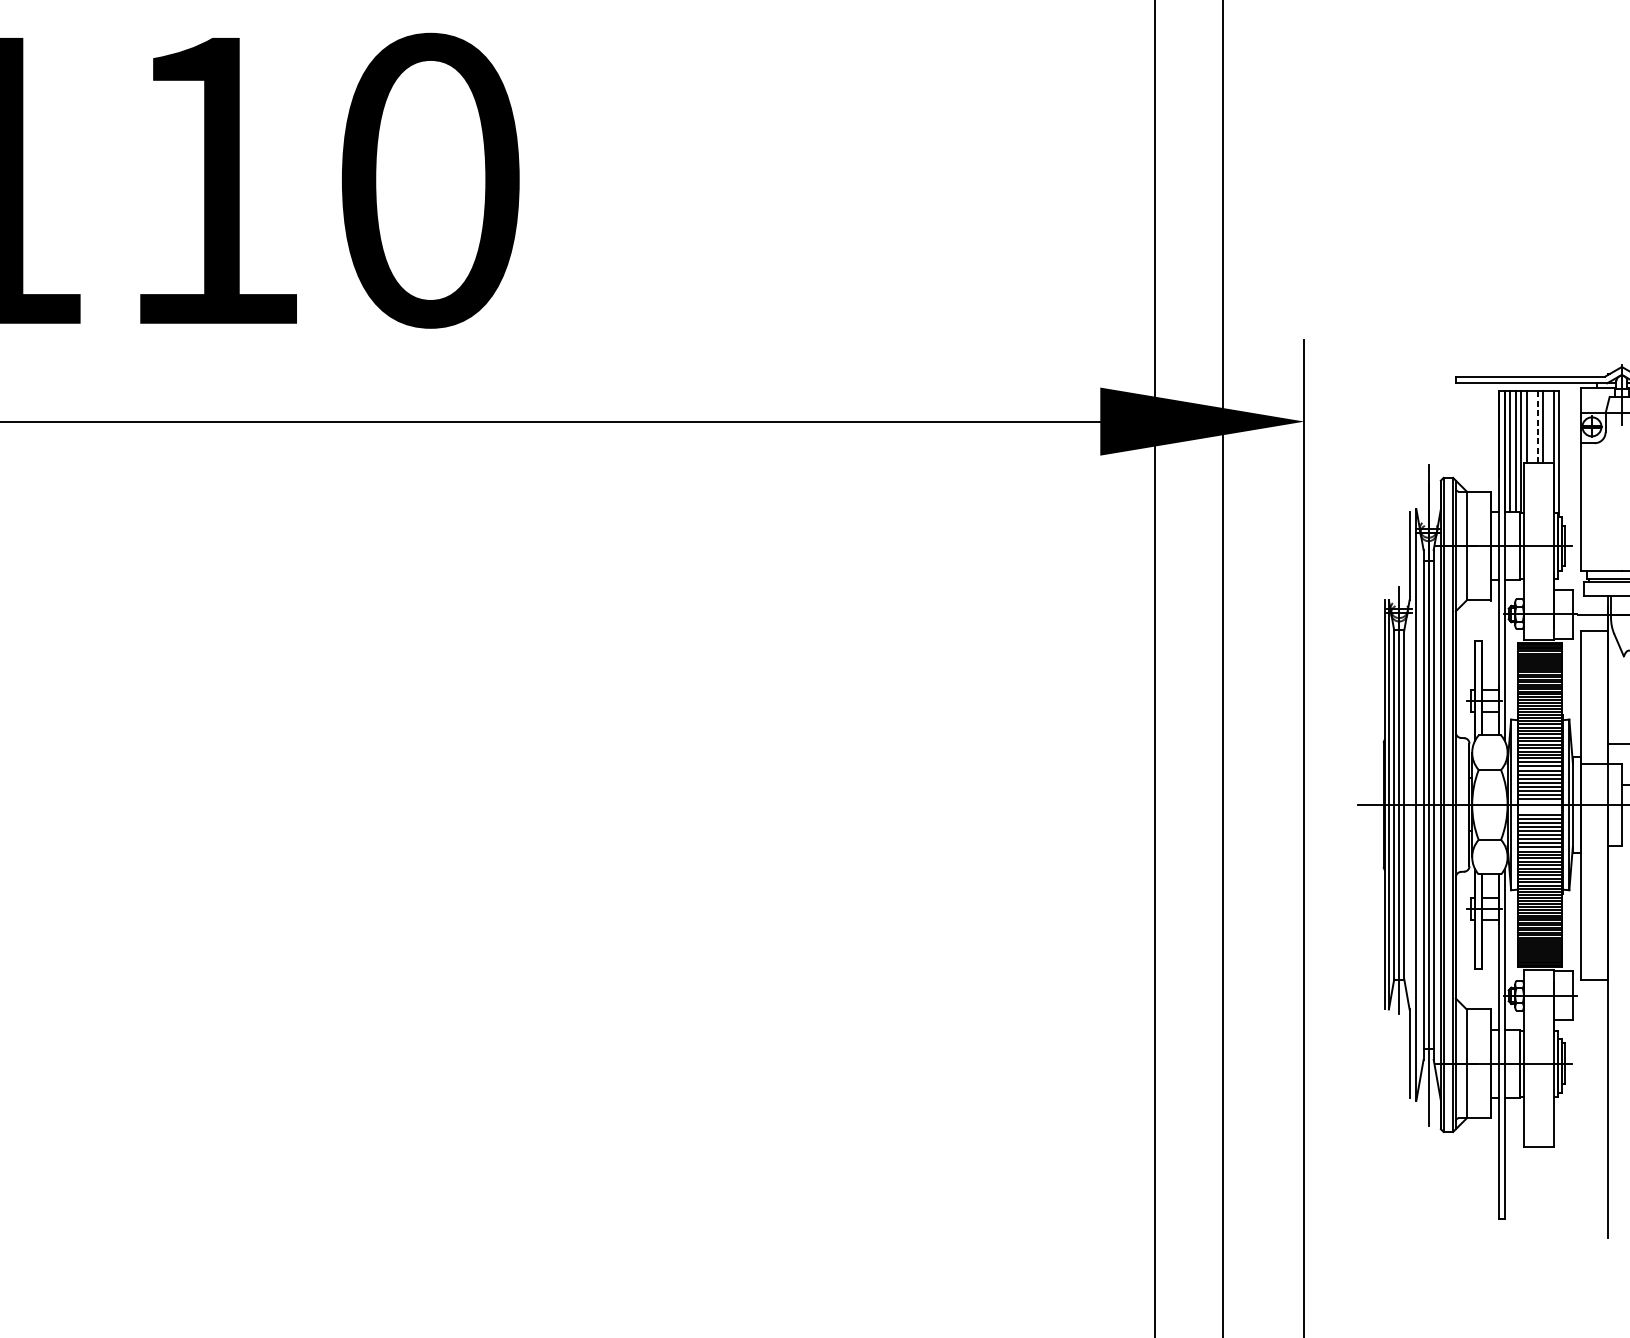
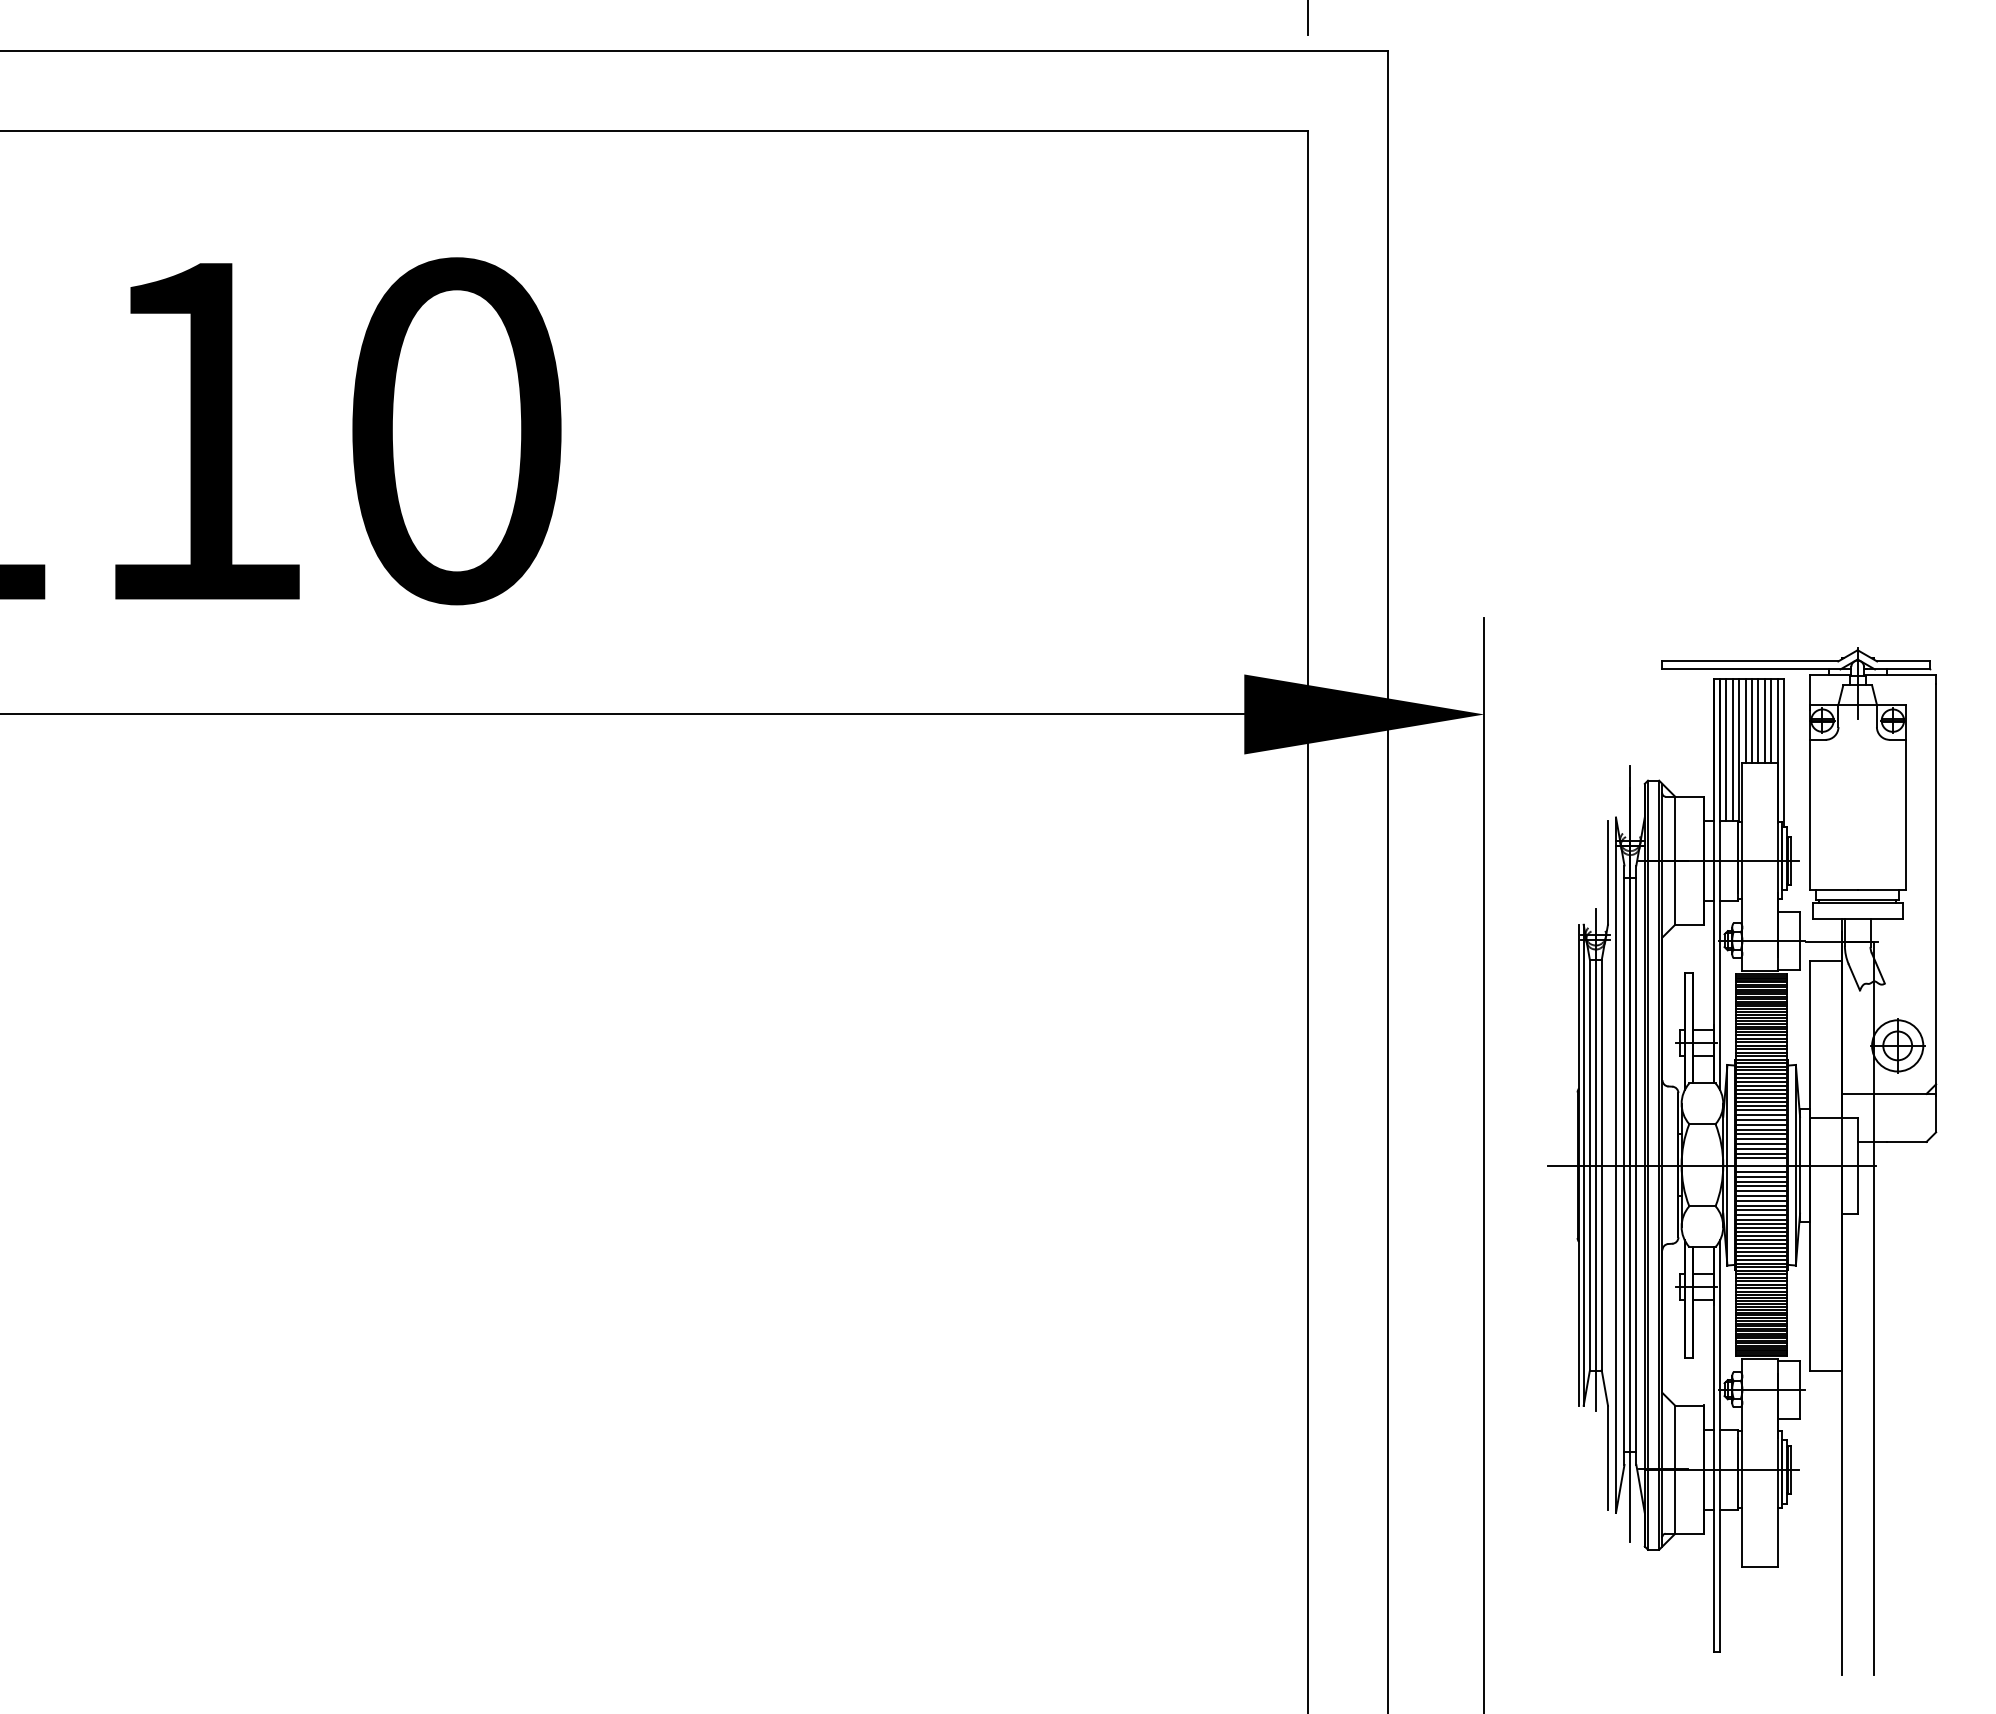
line: (1532, 427) -> (1752, 721), added
line: (1537, 427) -> (1758, 721), dashed -> solid
line: (1548, 427) -> (1771, 721), added
line: (1540, 811) -> (1761, 1172), added

